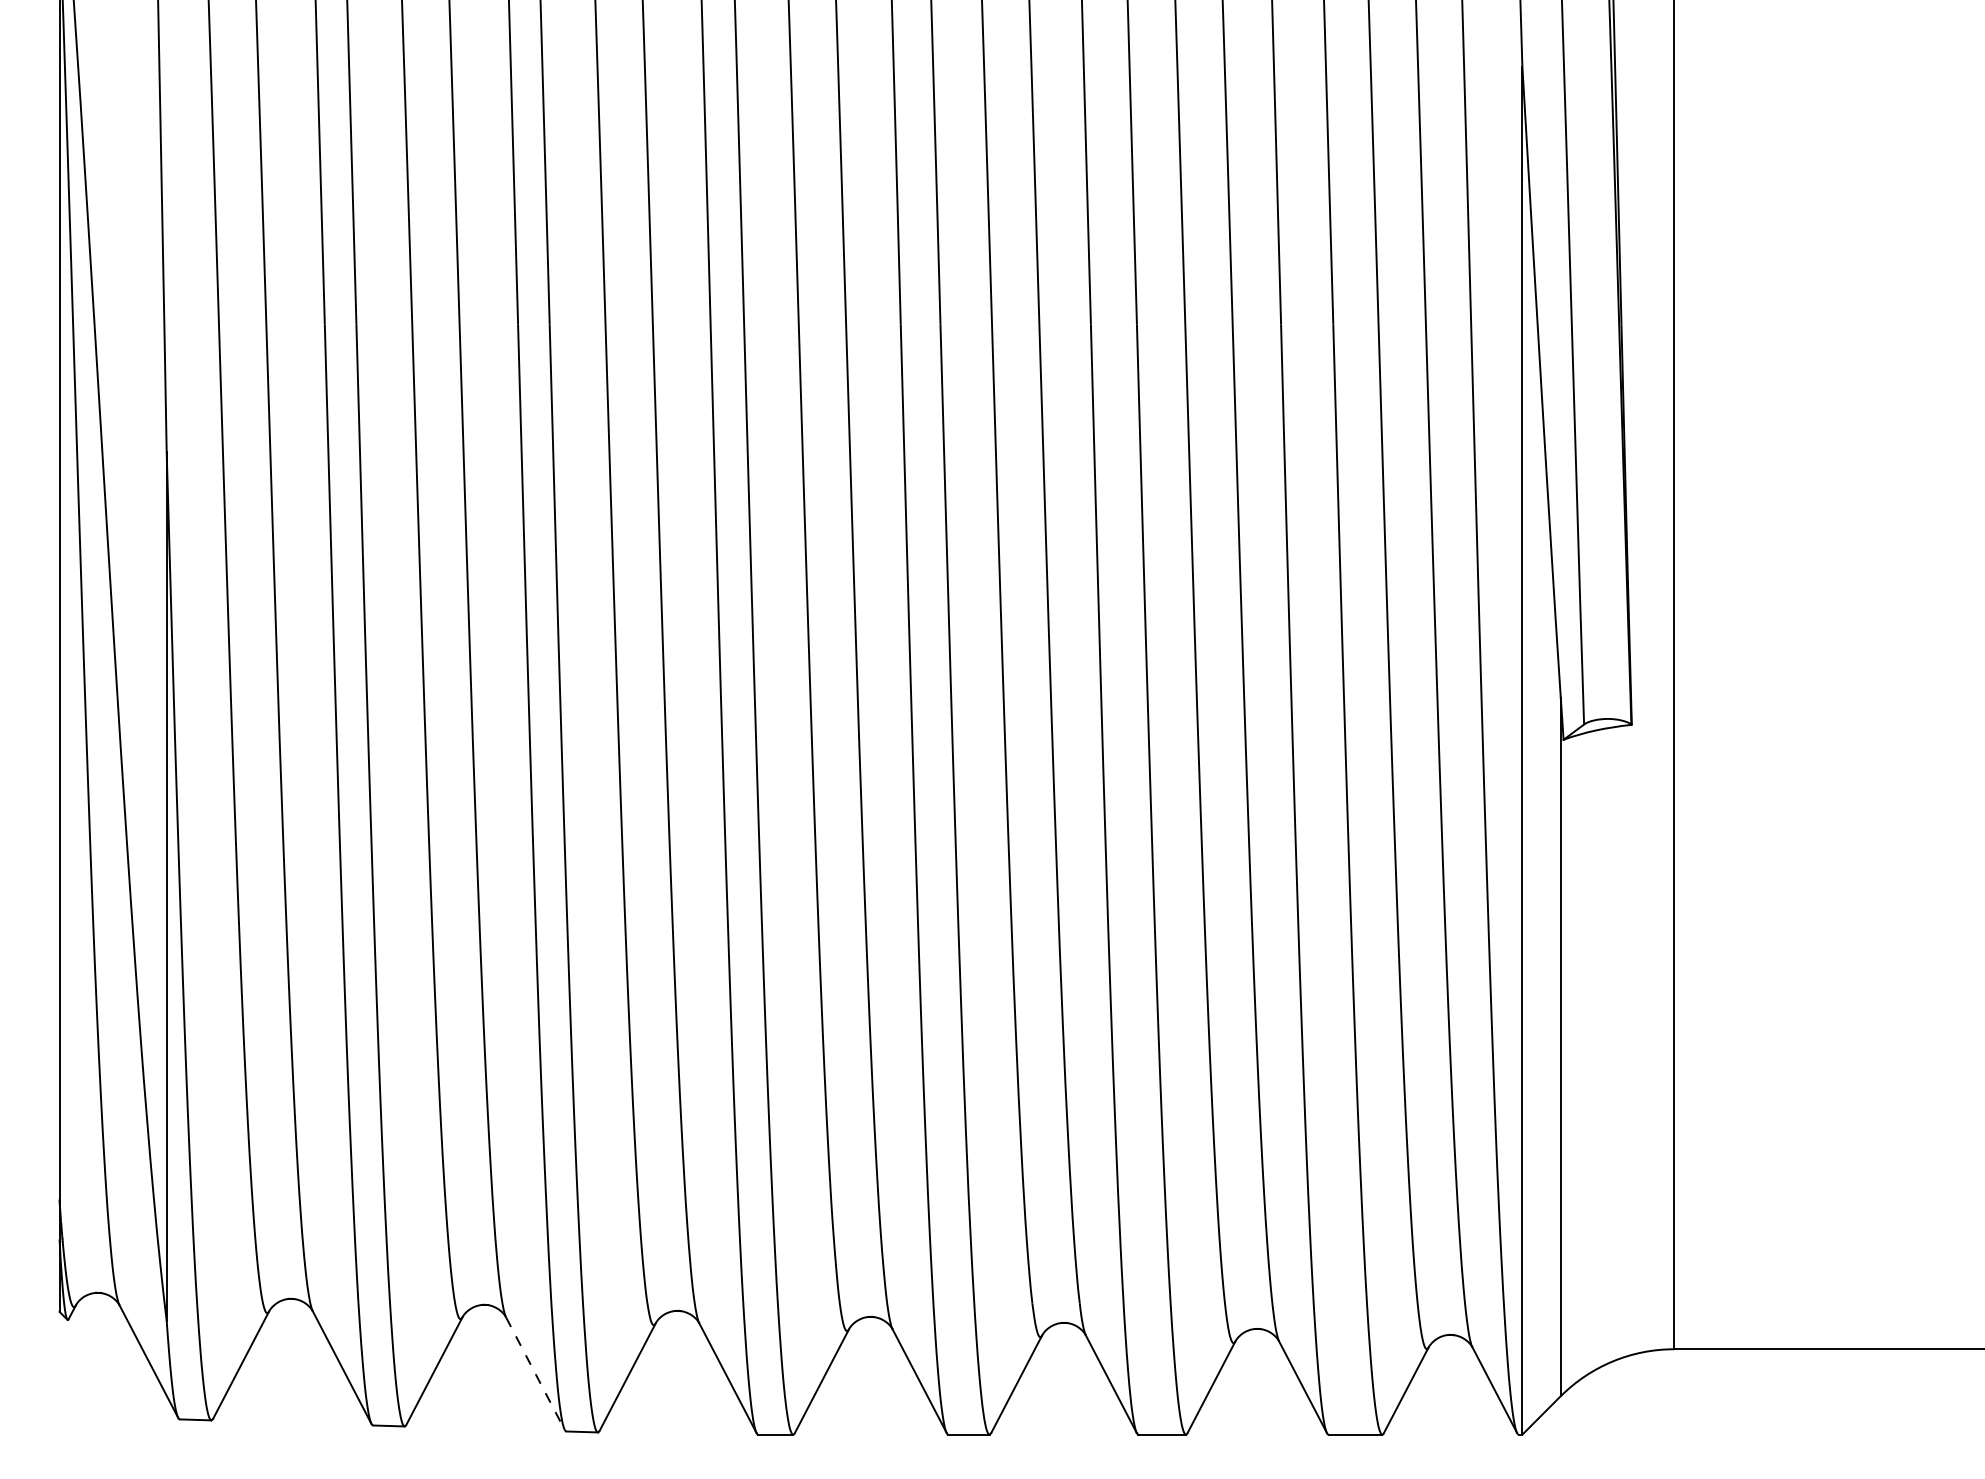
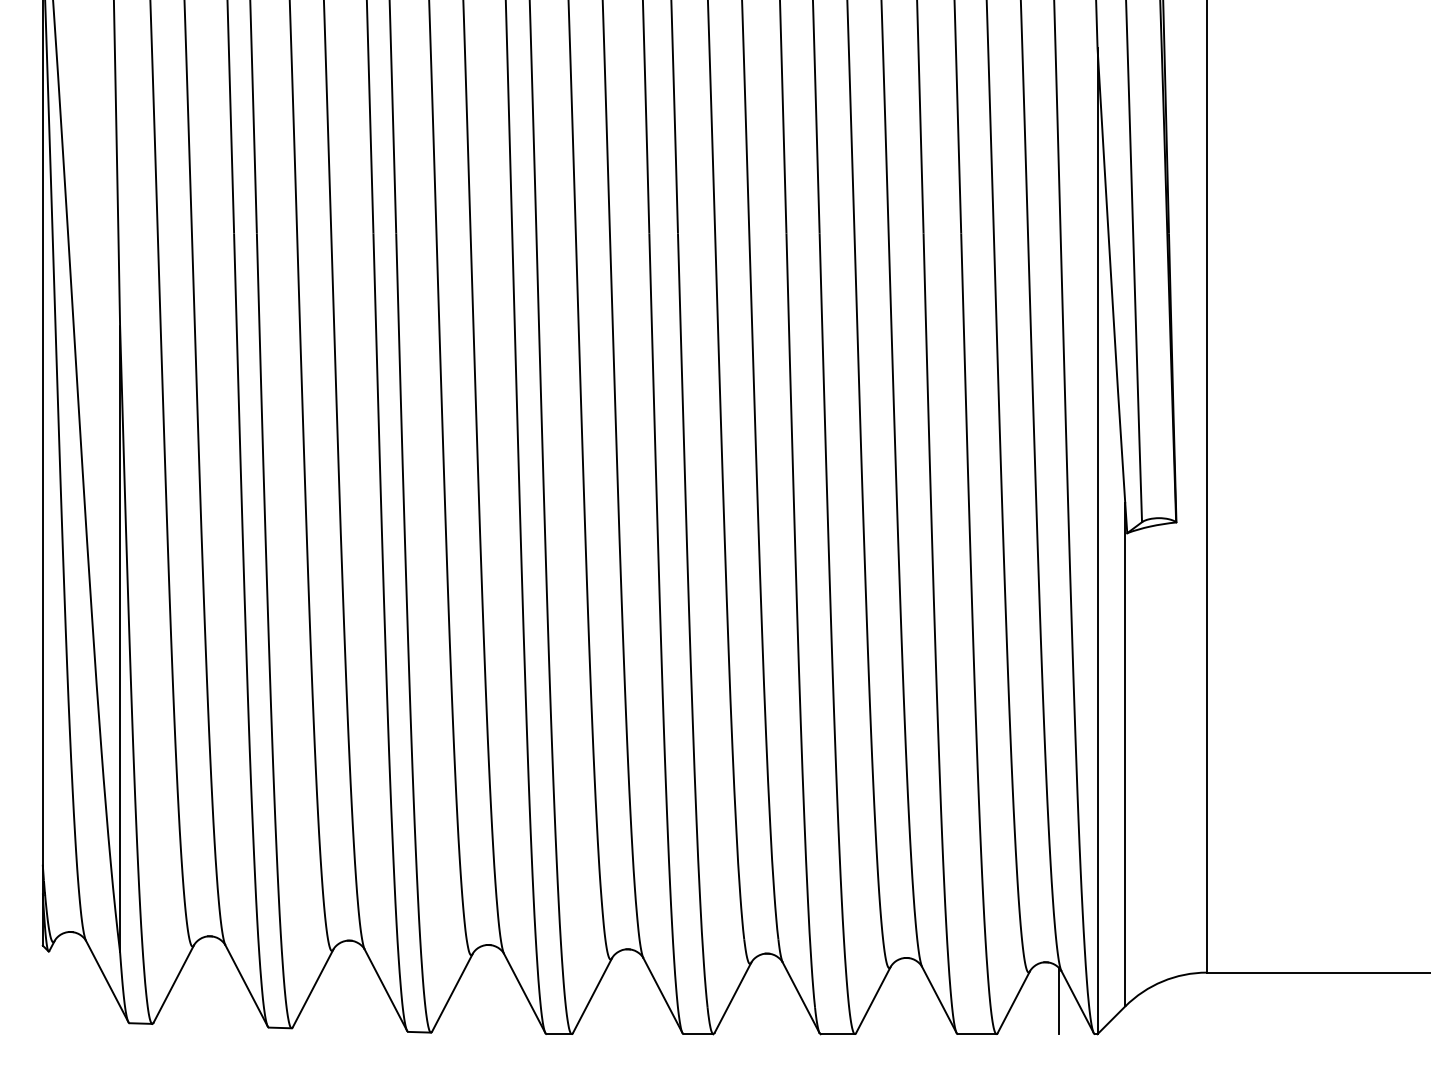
line: (535, 1374) -> (386, 990), dashed -> solid
line: (1468, 1388) -> (1058, 1000), added

